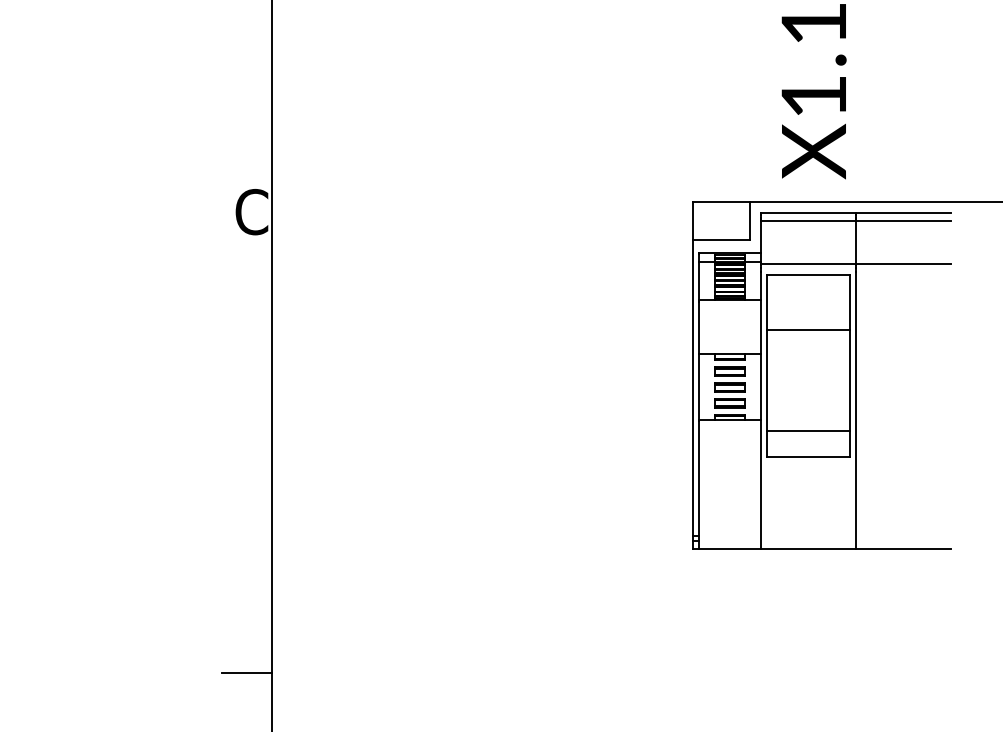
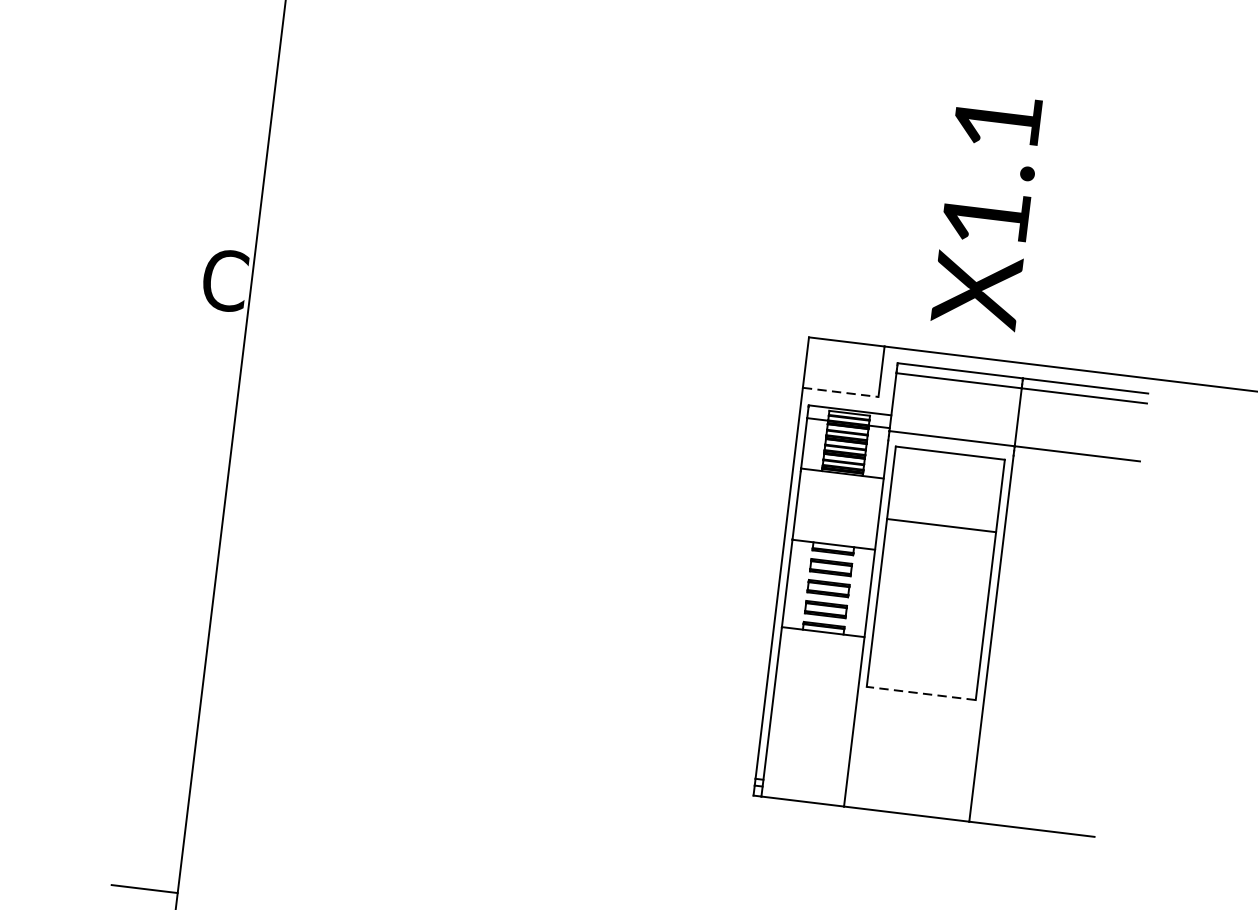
line: (721, 240) -> (840, 393), solid -> dashed
line: (808, 430) -> (925, 657), removed
line: (808, 457) -> (920, 693), solid -> dashed

